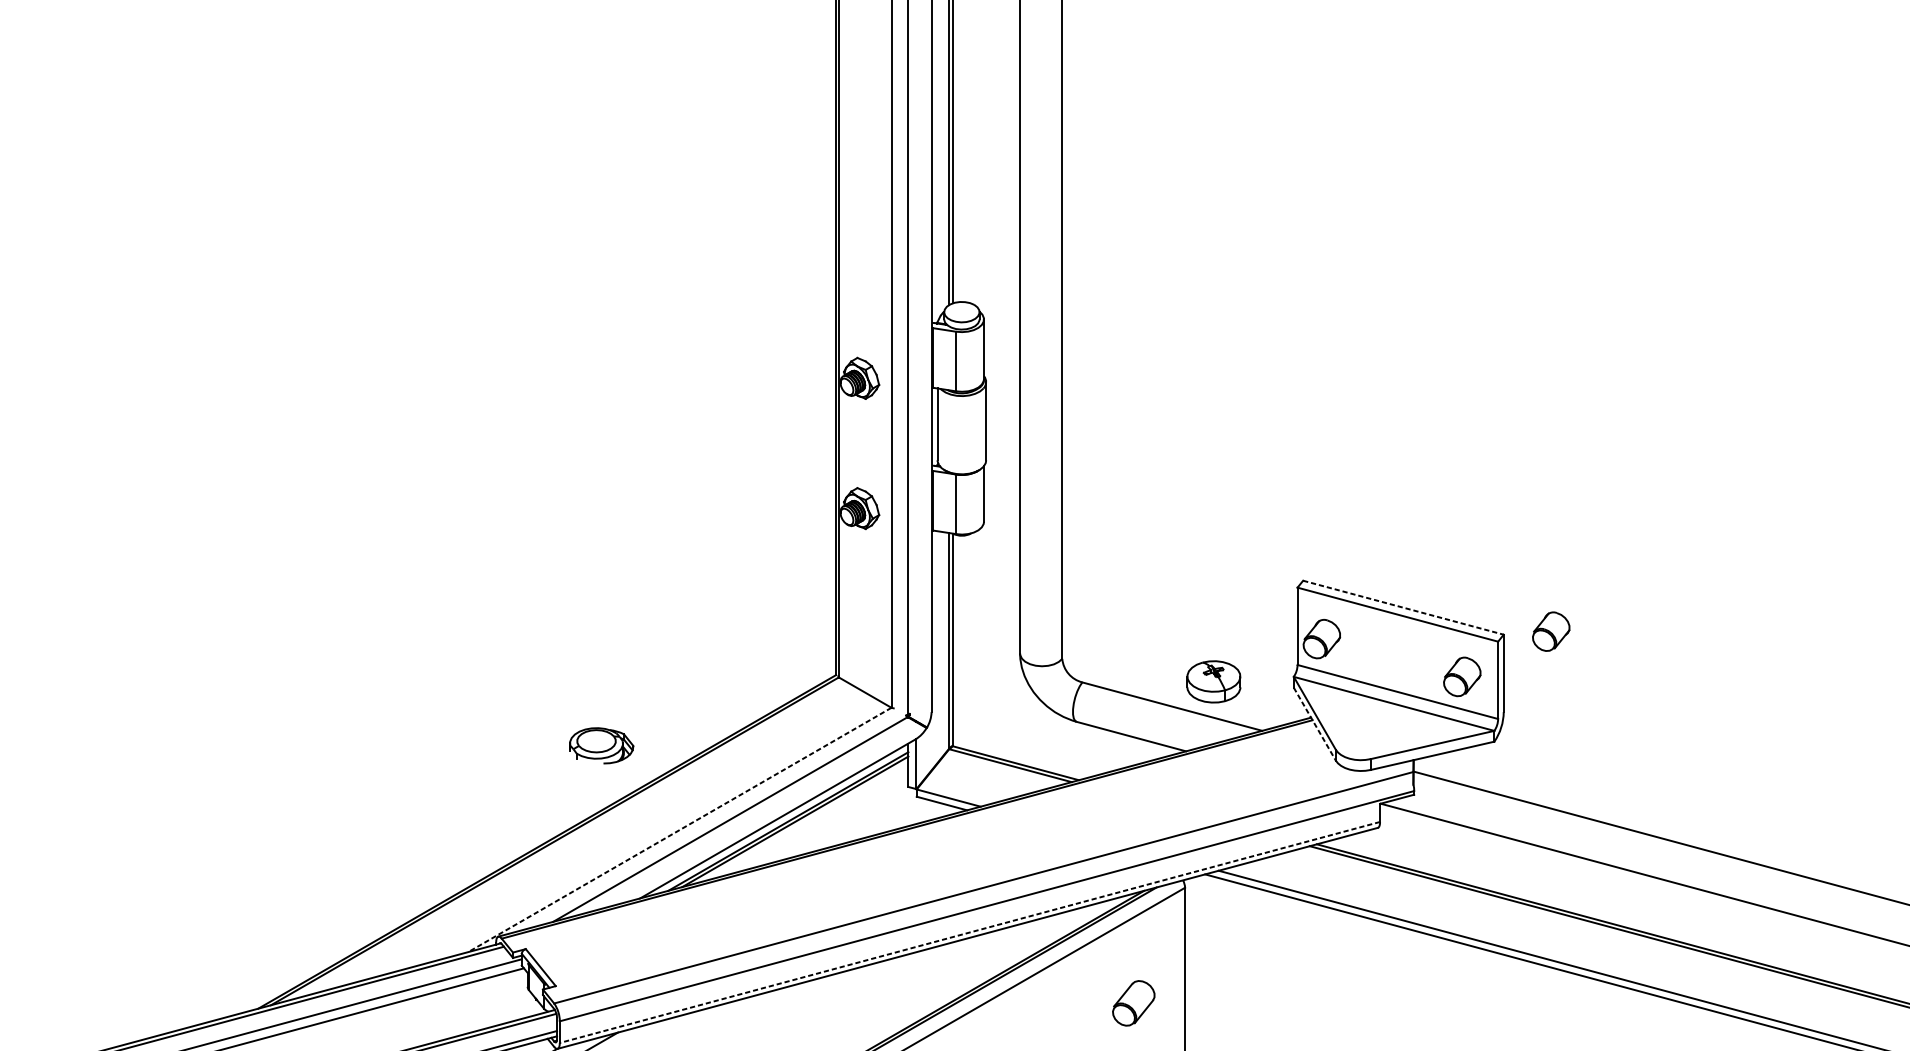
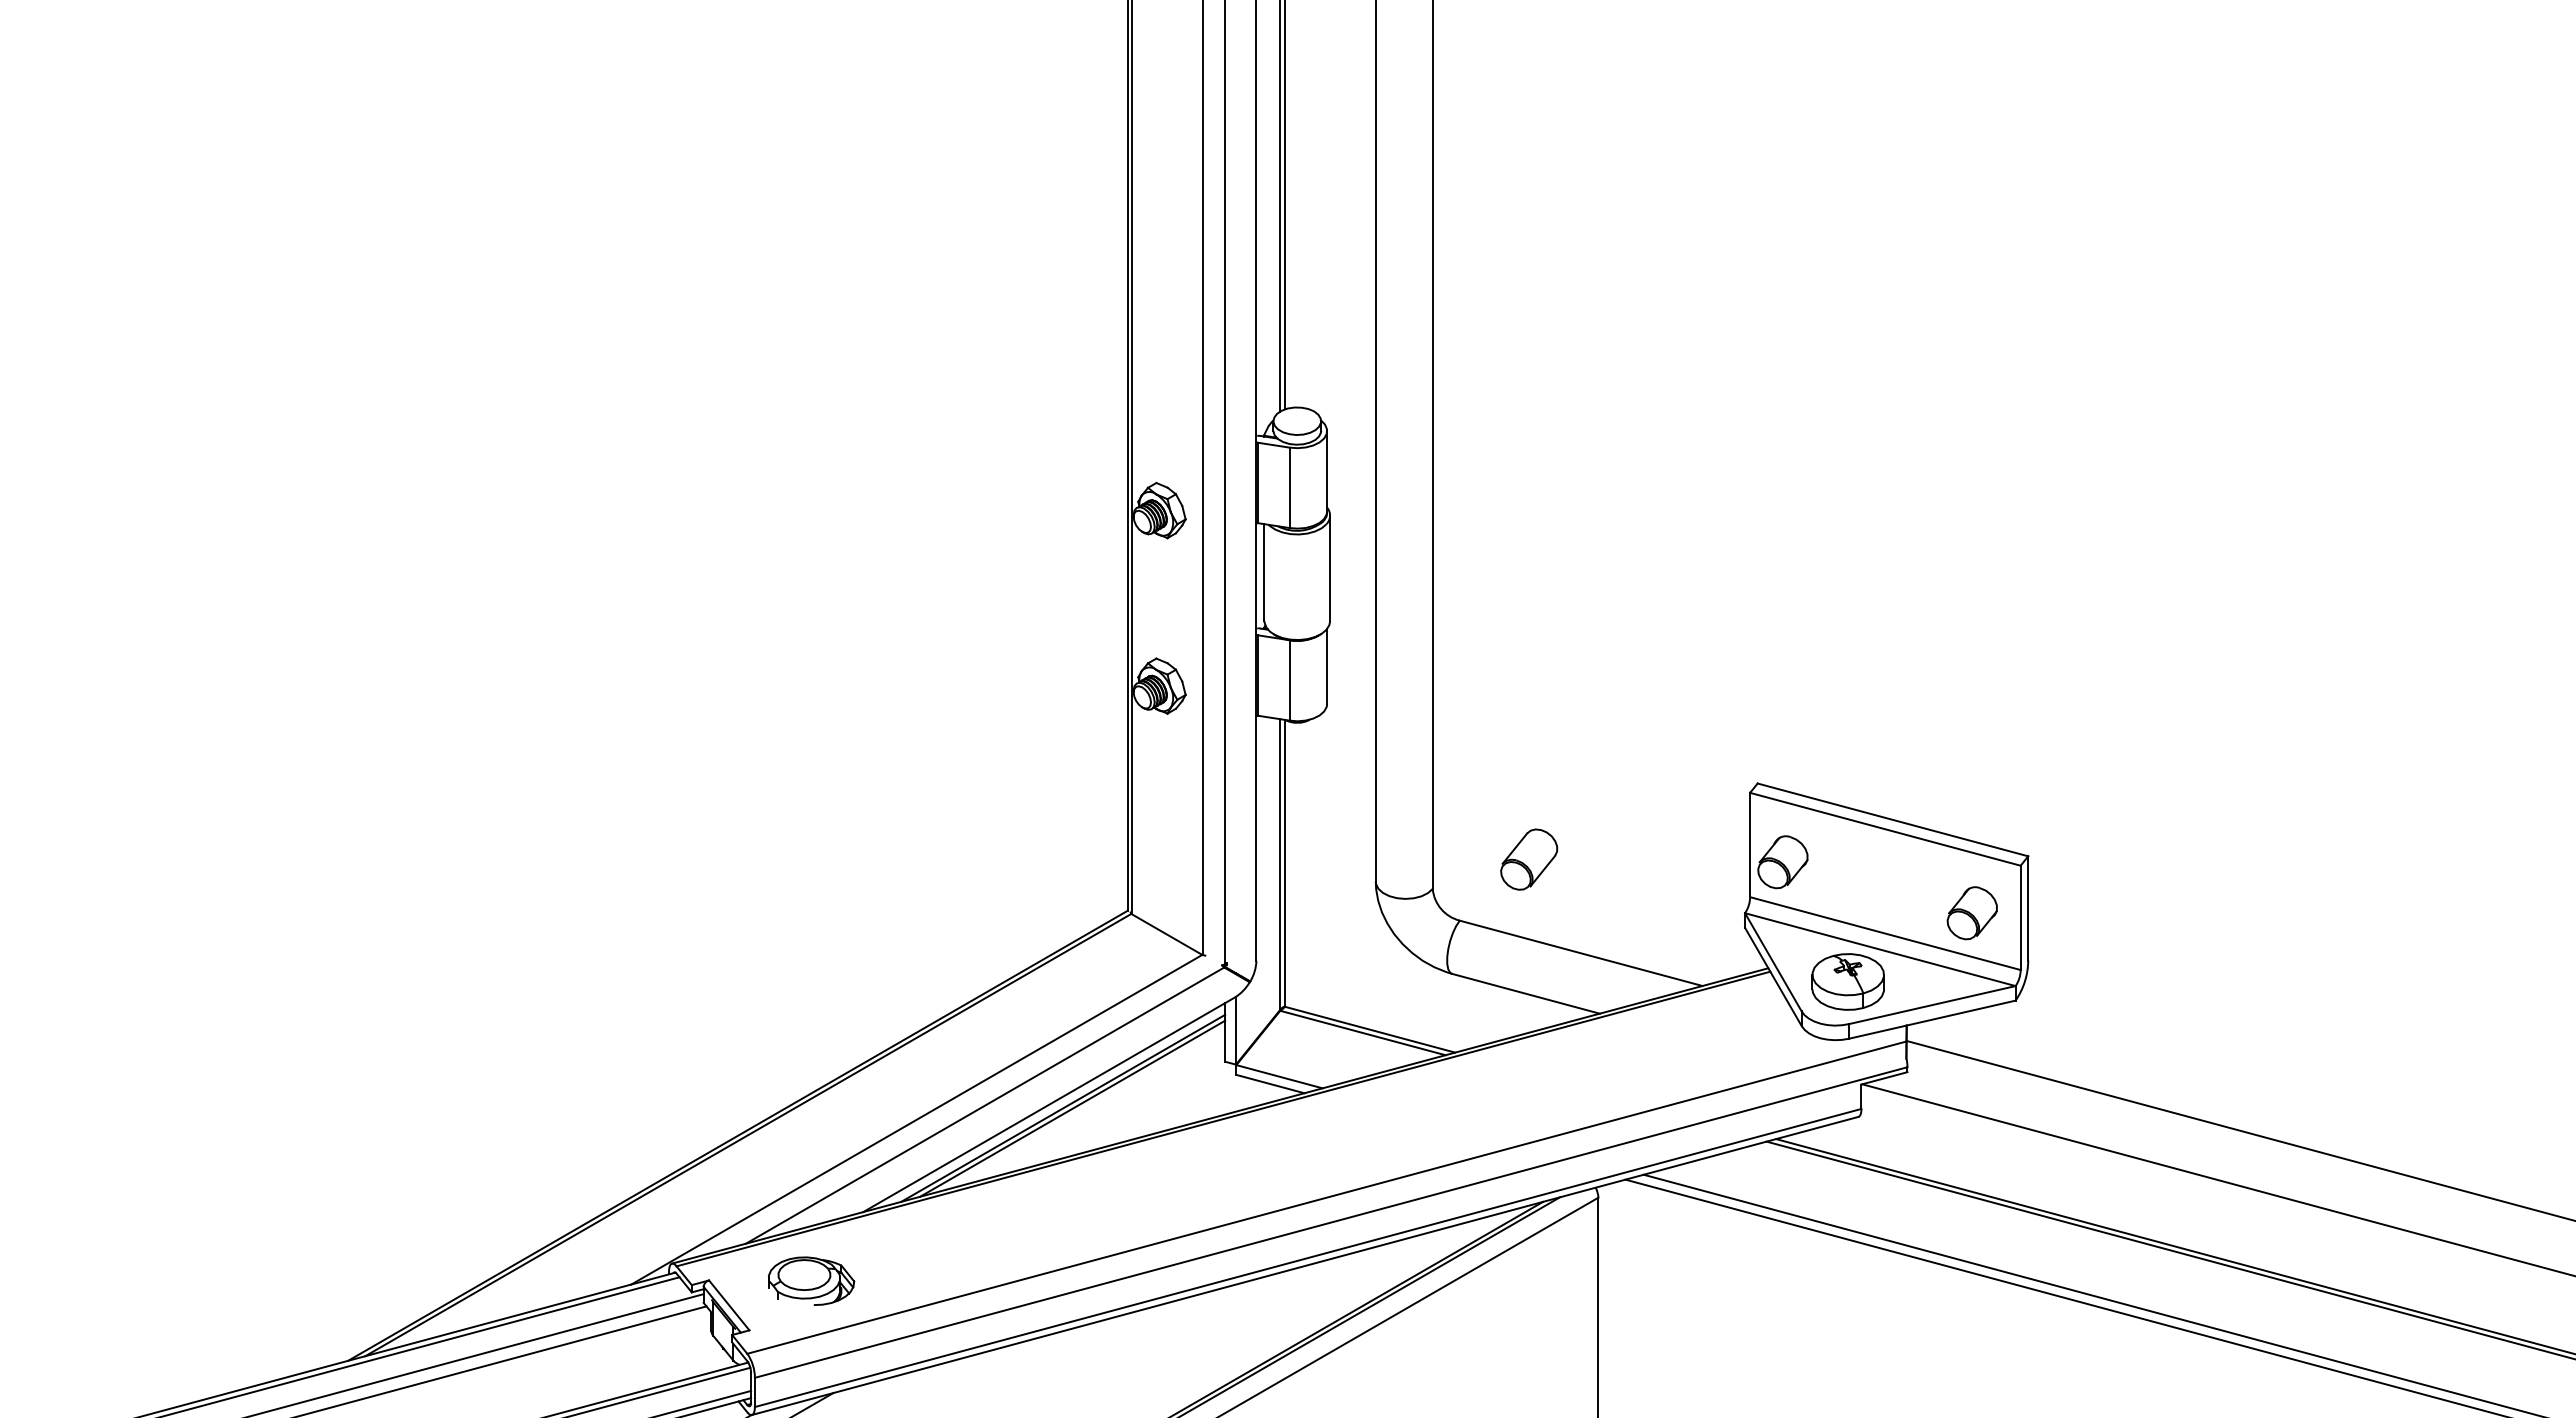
line: (1403, 608) -> (1893, 820), dashed -> solid
part: (1550, 631) -> (2091, 852), removed
part: (1213, 681) -> (1847, 981), moved
line: (1314, 723) -> (1773, 976), dashed -> solid
part: (601, 745) -> (811, 1280), moved
line: (679, 829) -> (916, 1119), dashed -> solid
line: (969, 932) -> (1307, 1258), dashed -> solid
part: (1134, 1003) -> (1529, 859), moved

